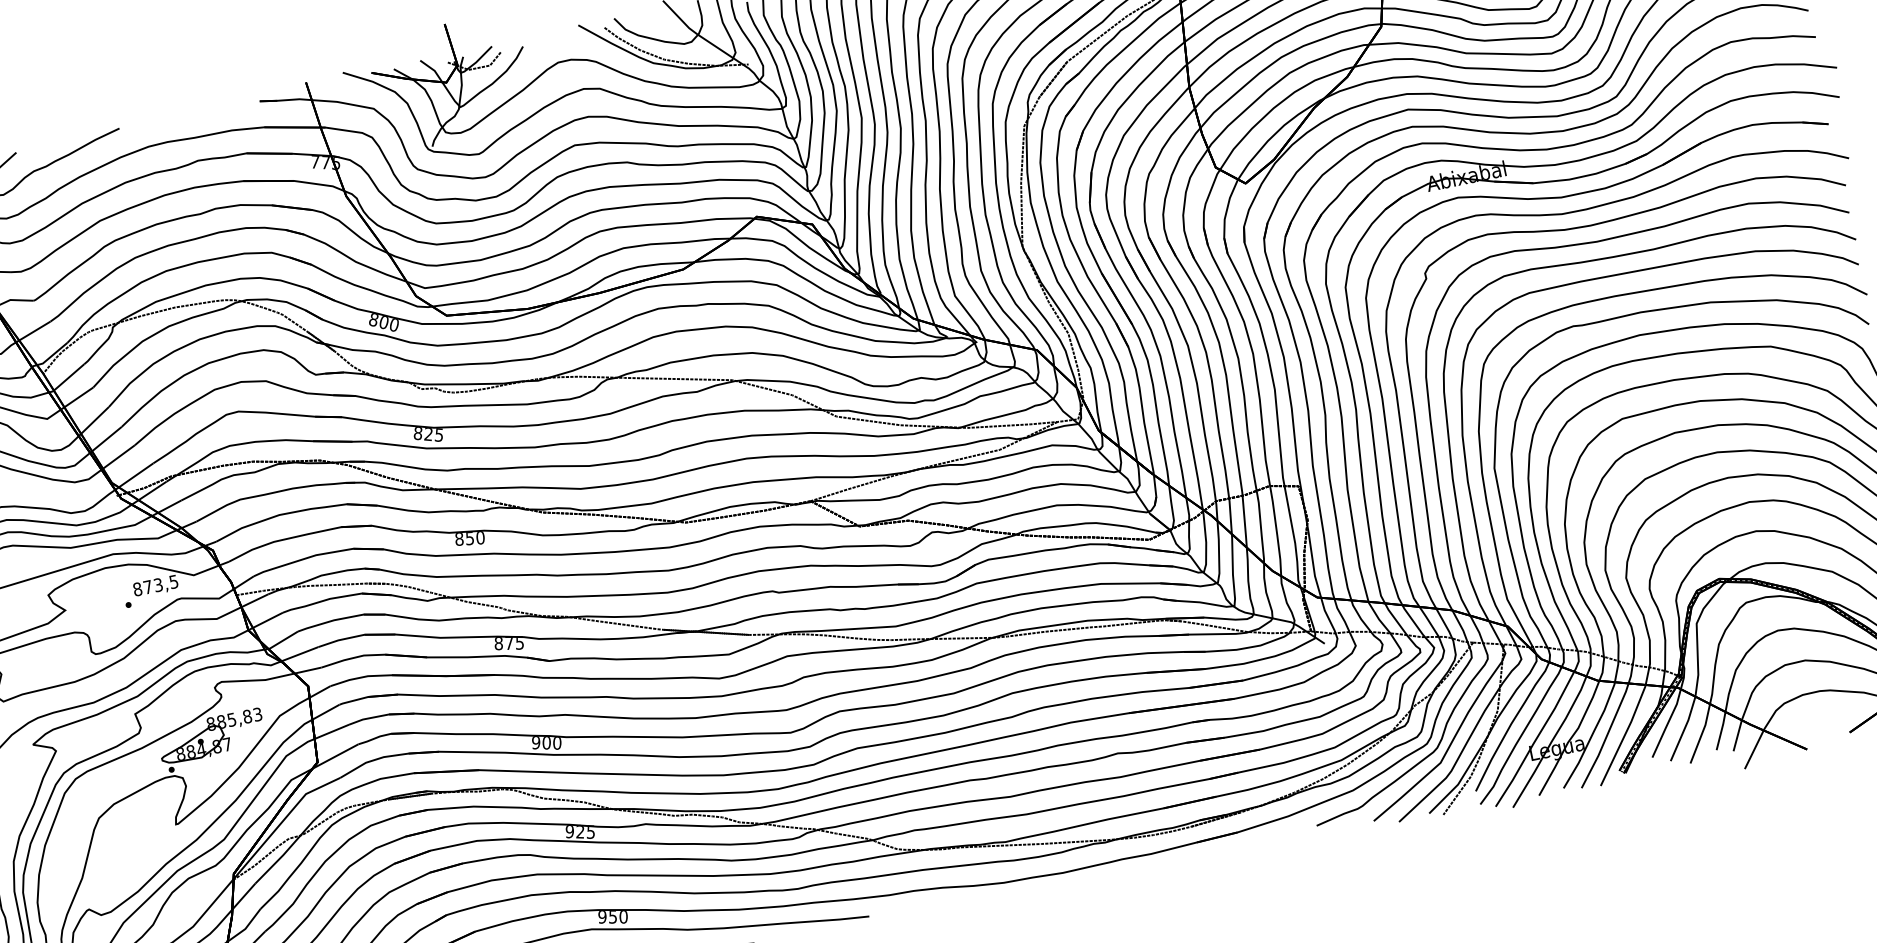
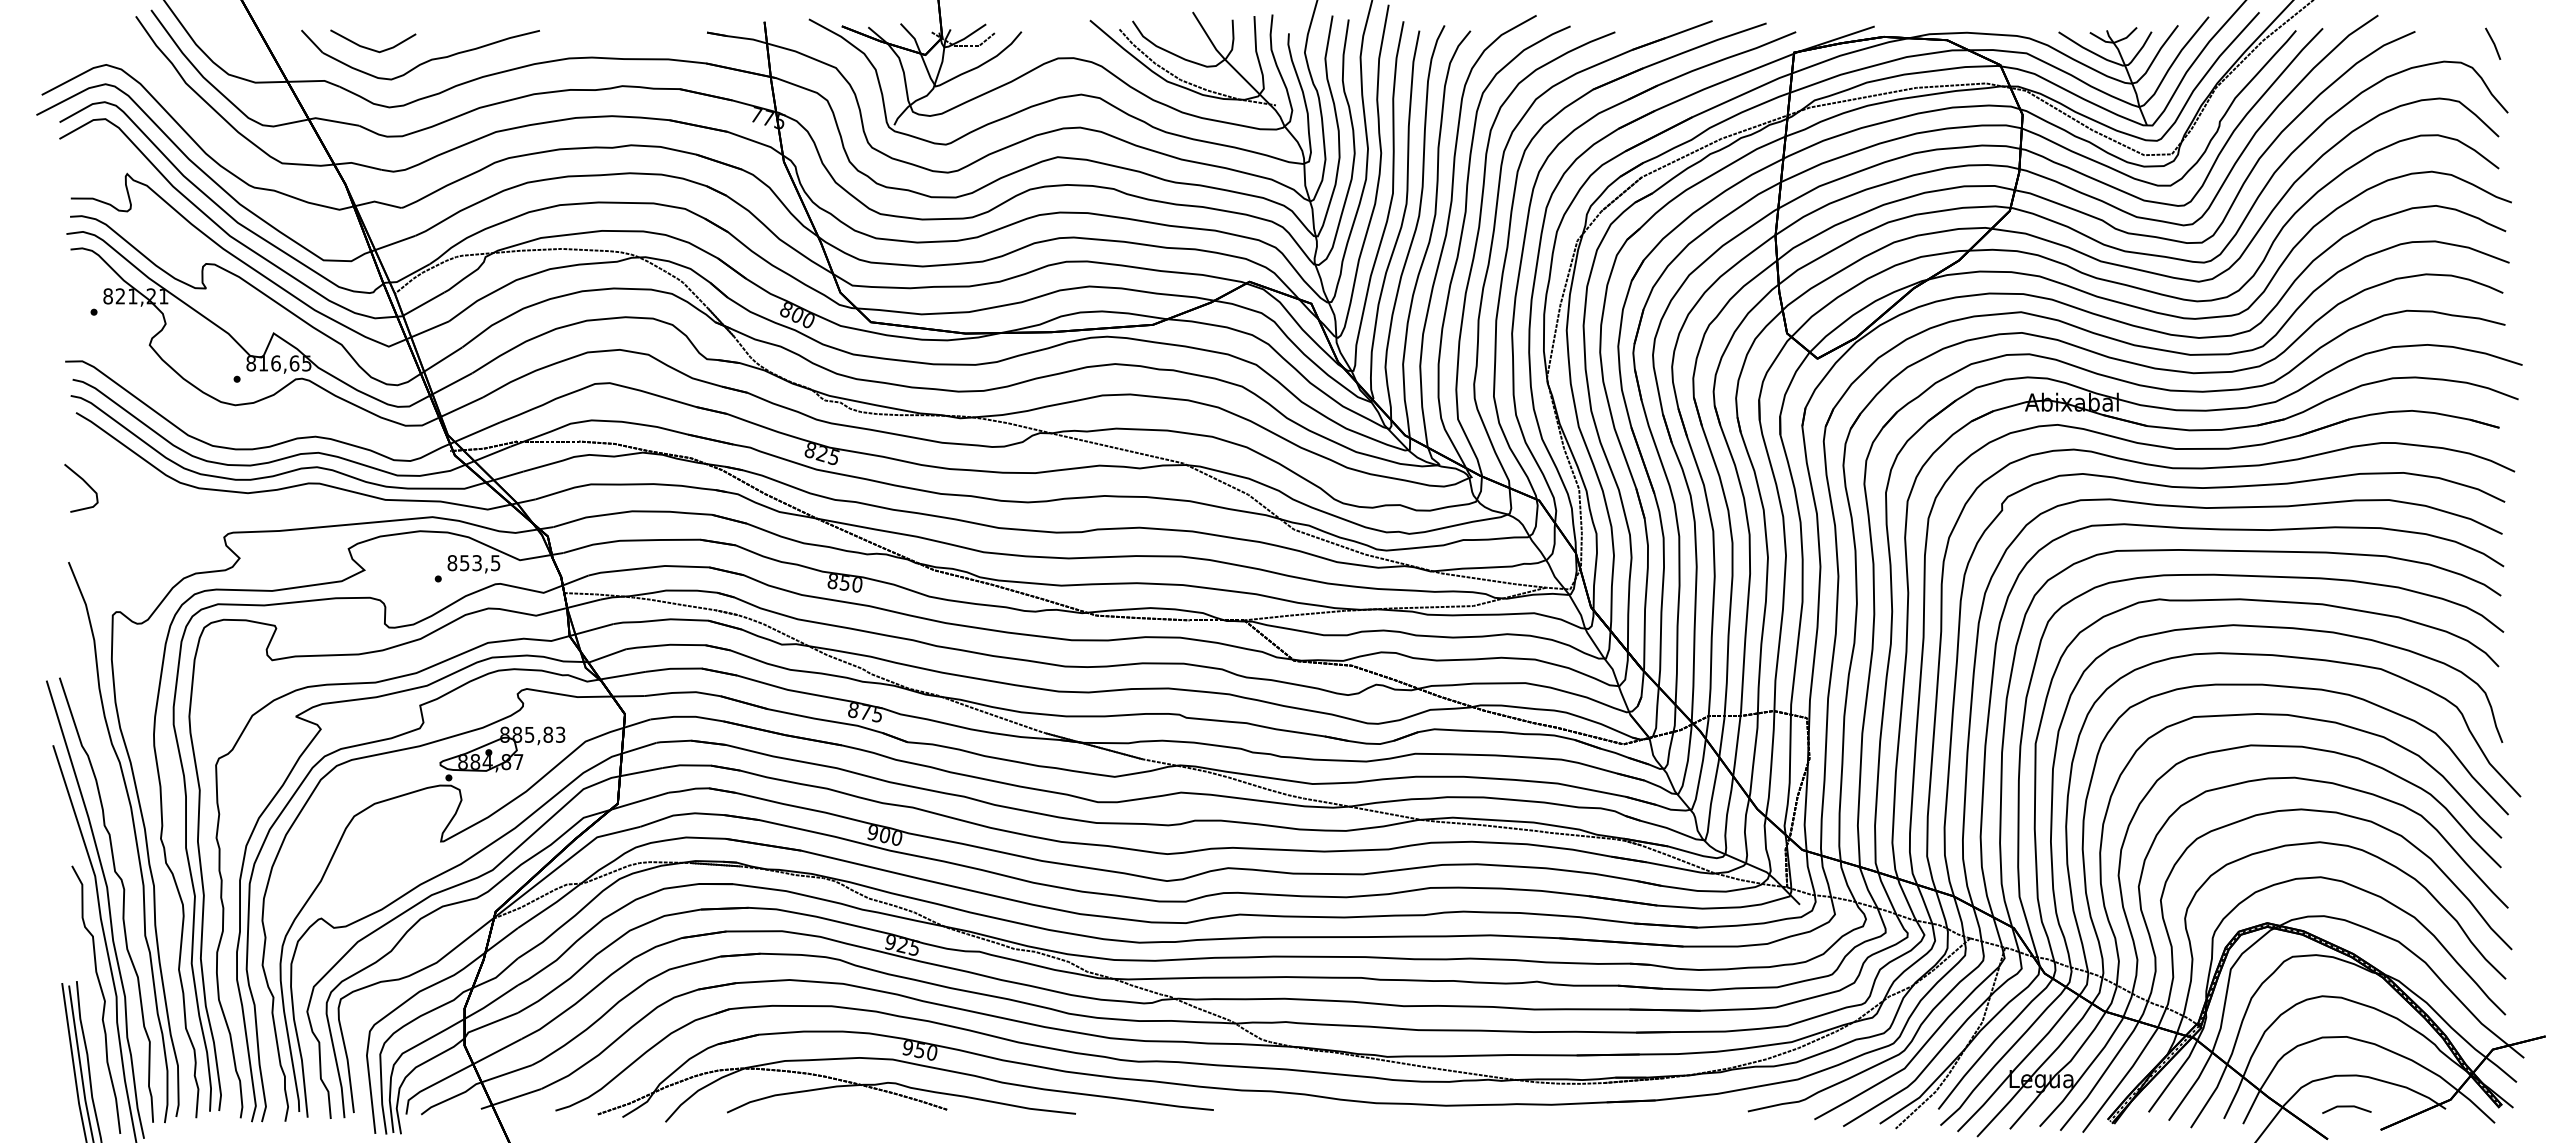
text: (147, 587) -> (464, 563), 873,5 -> 853,5
line: (1817, 719) -> (2346, 1107), added

